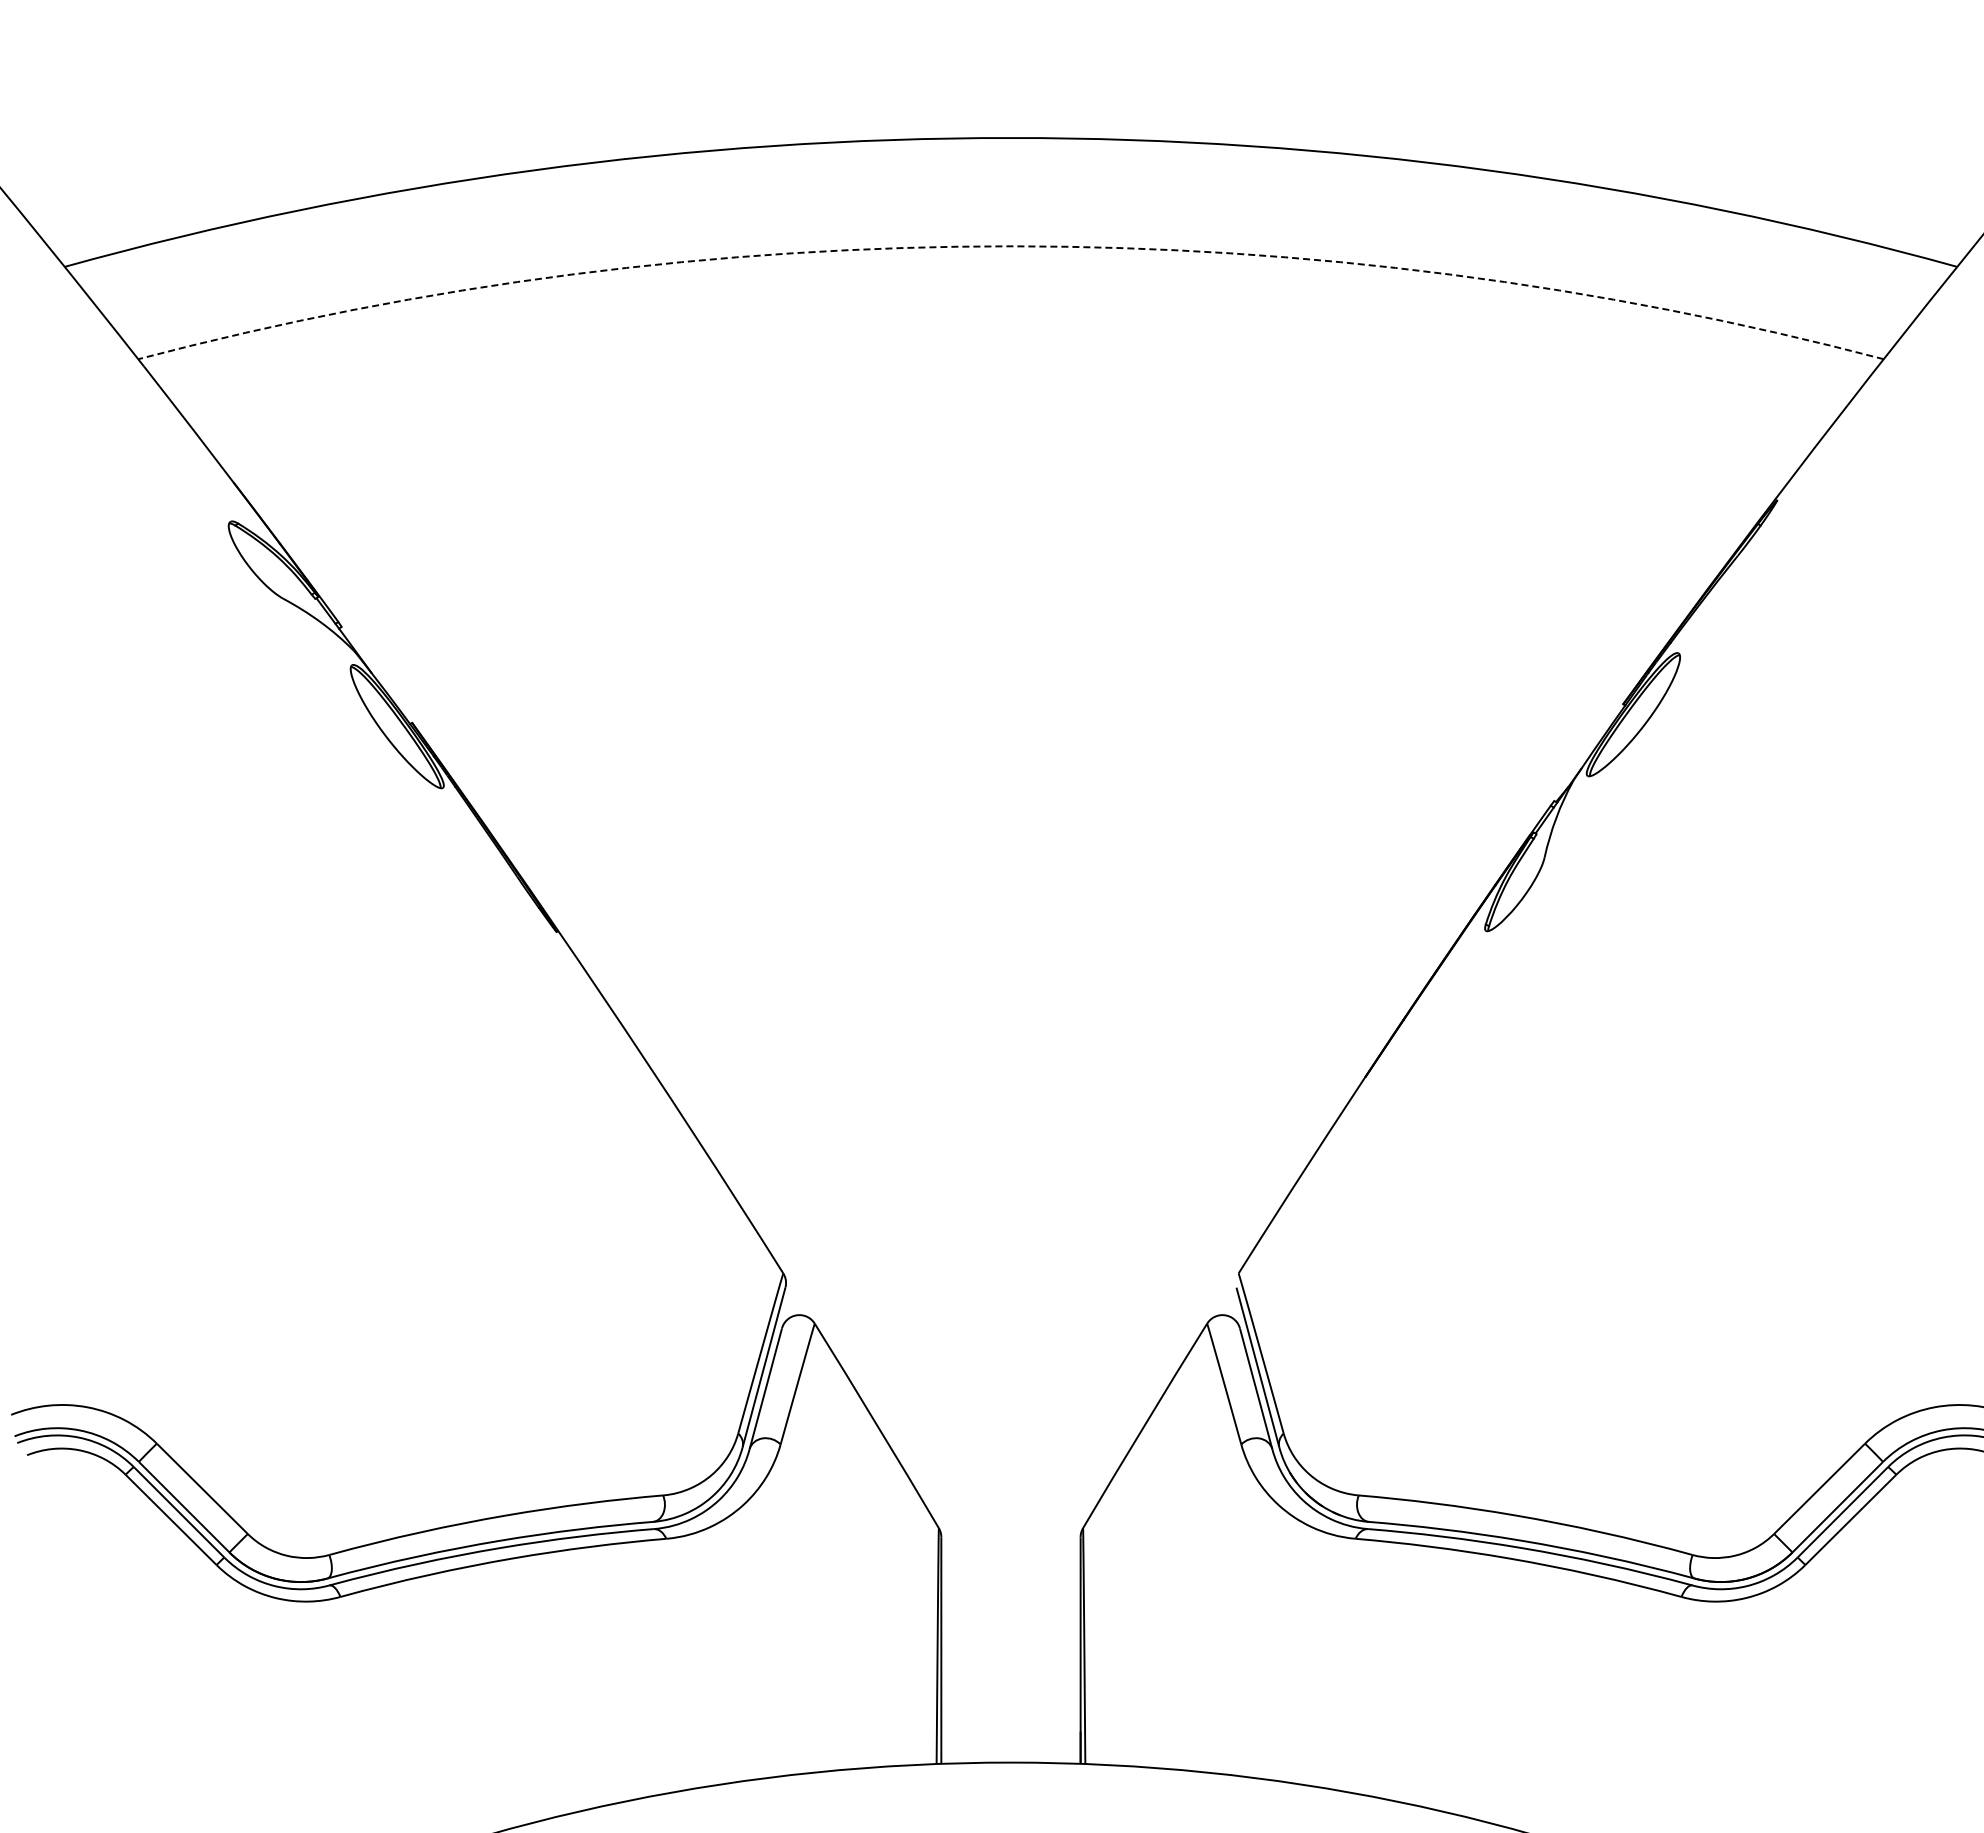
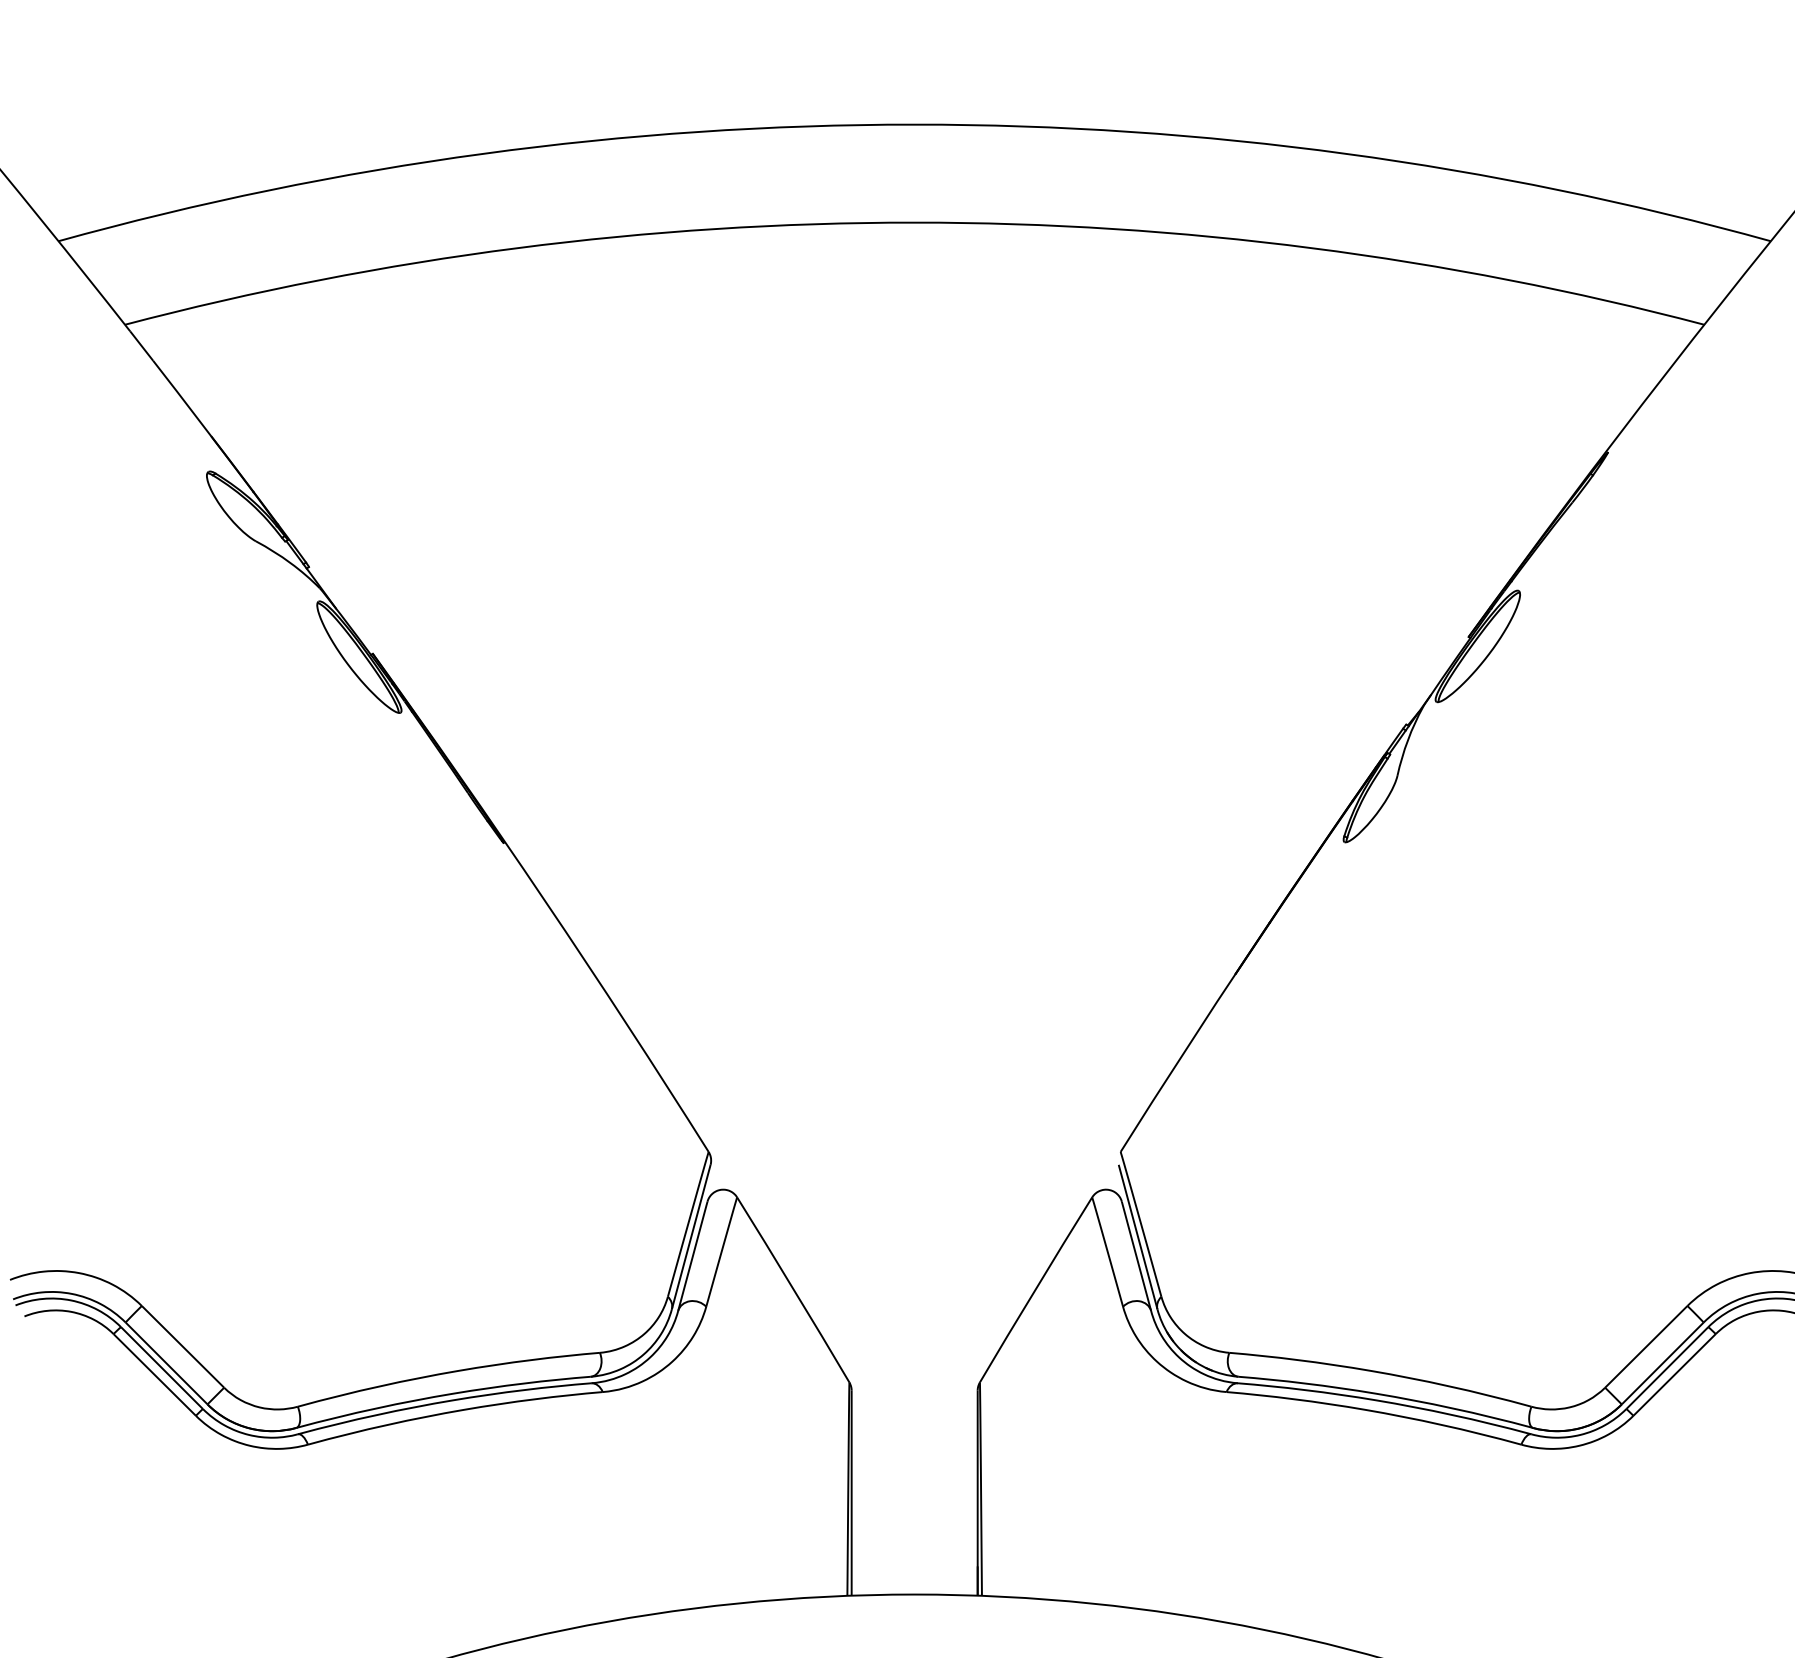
arc: (1010, 246) -> (914, 222), dashed -> solid

